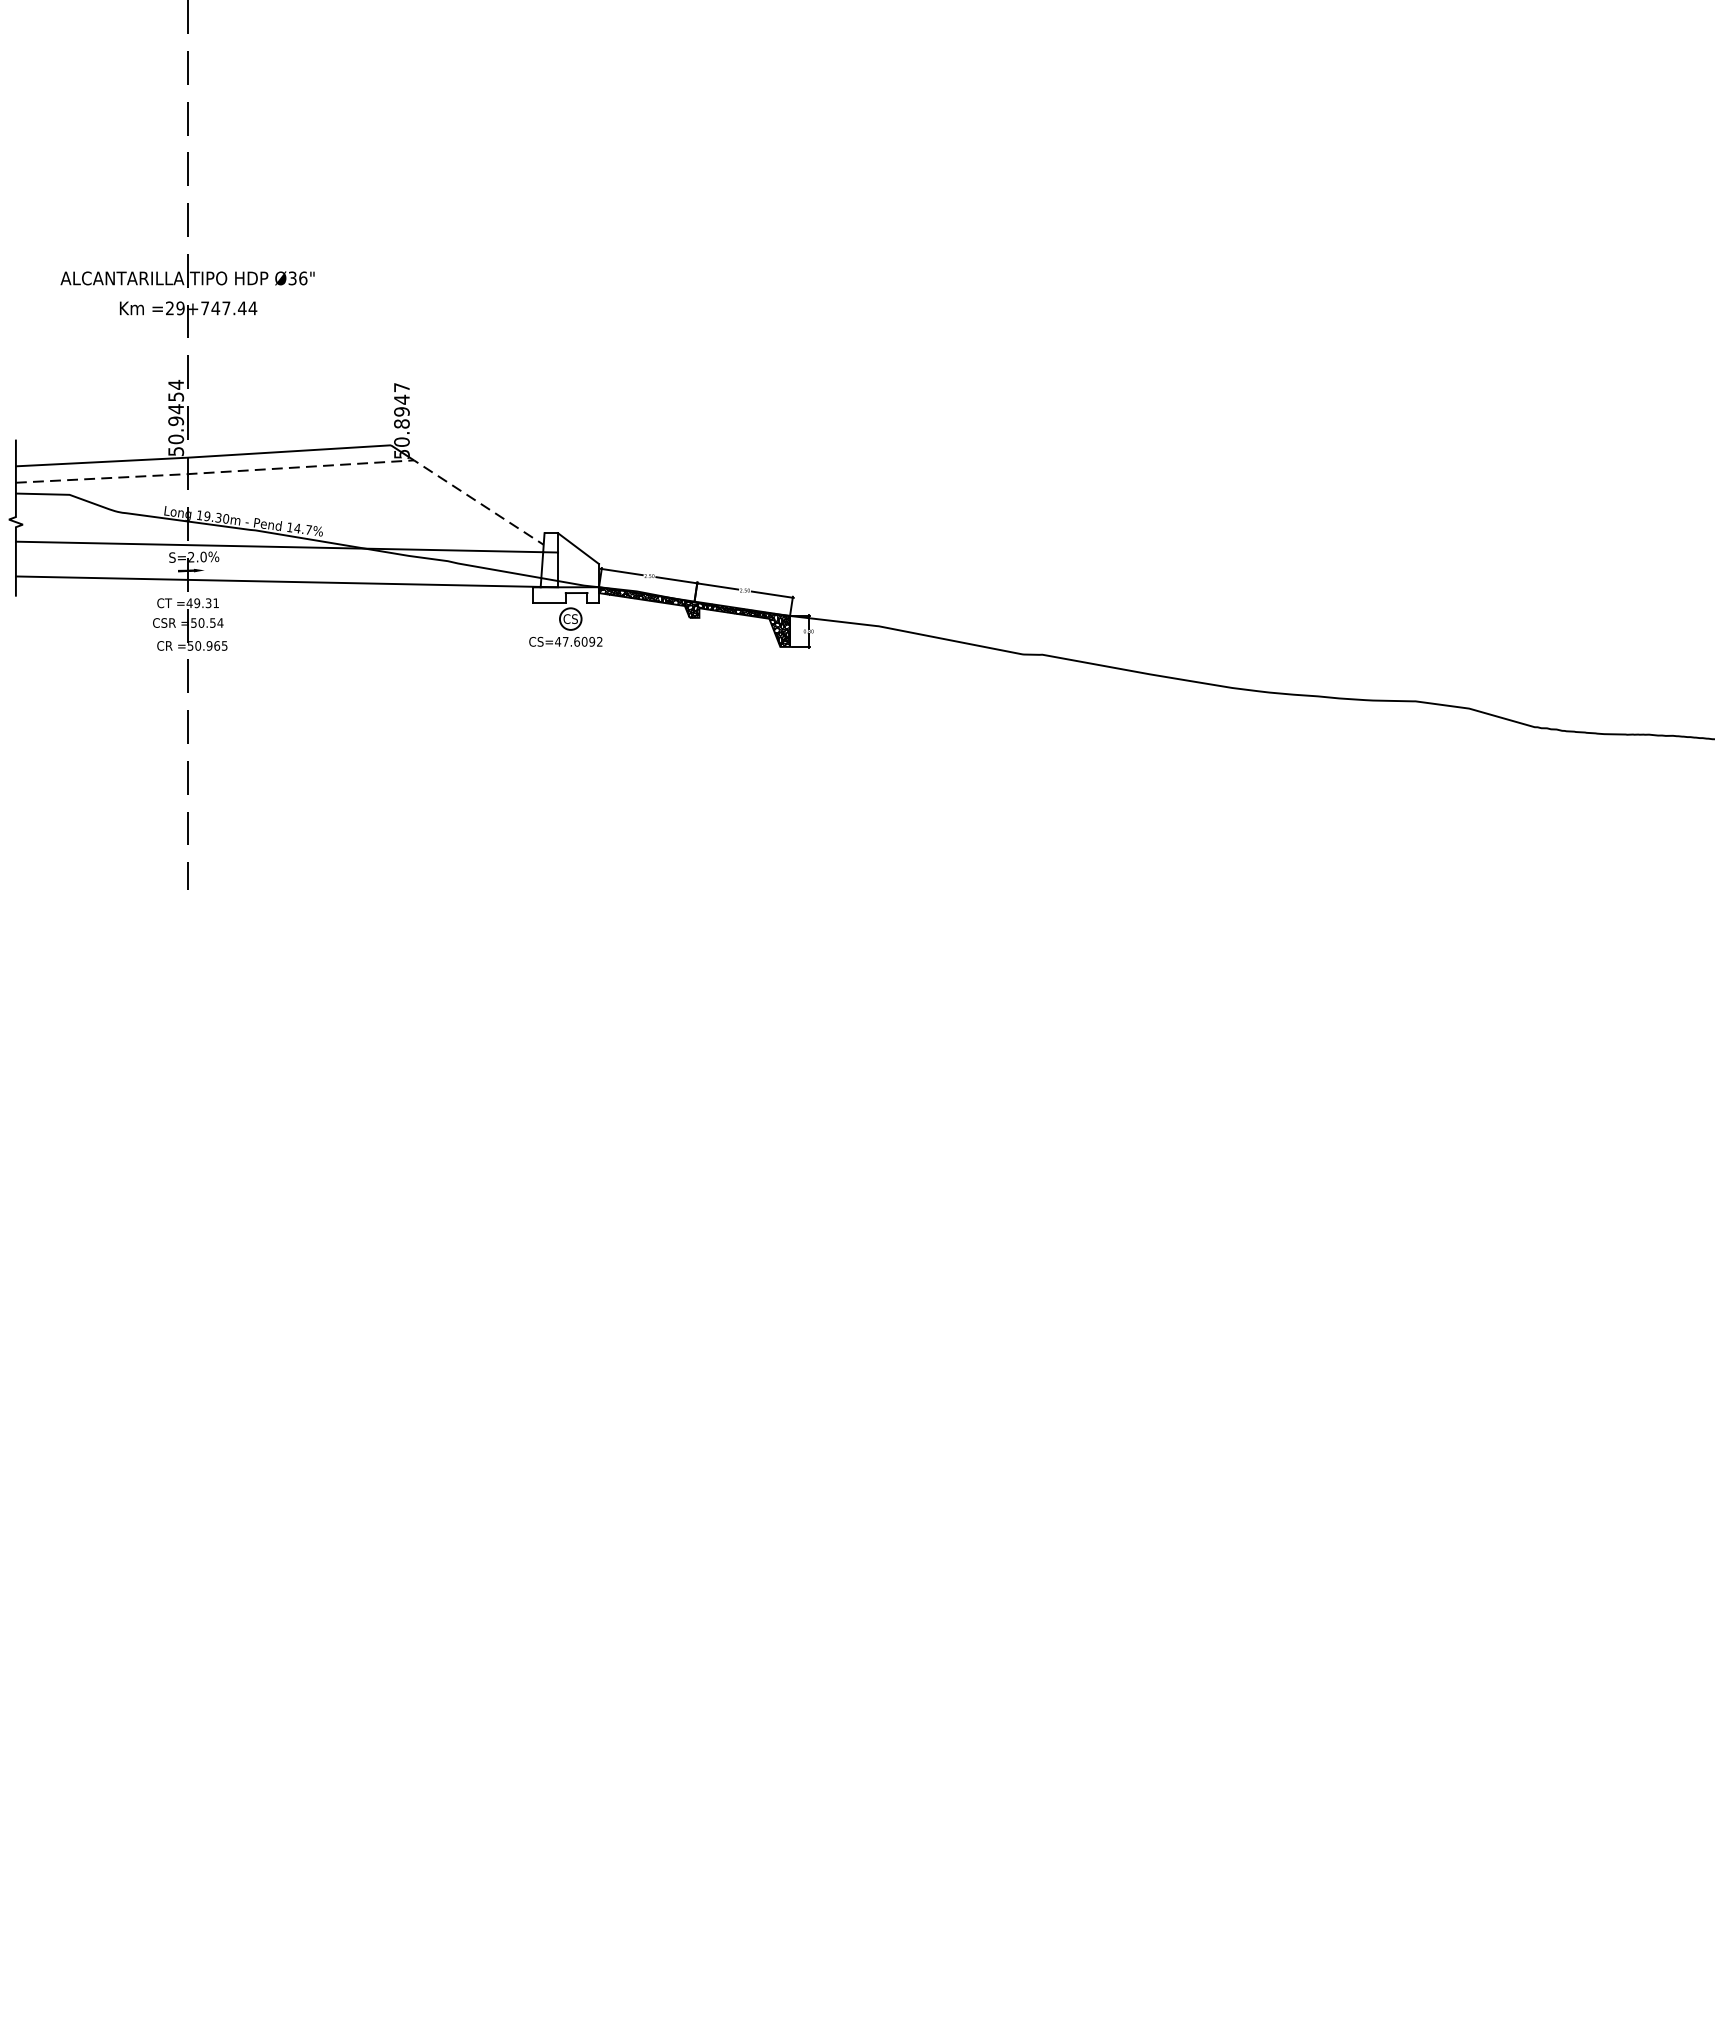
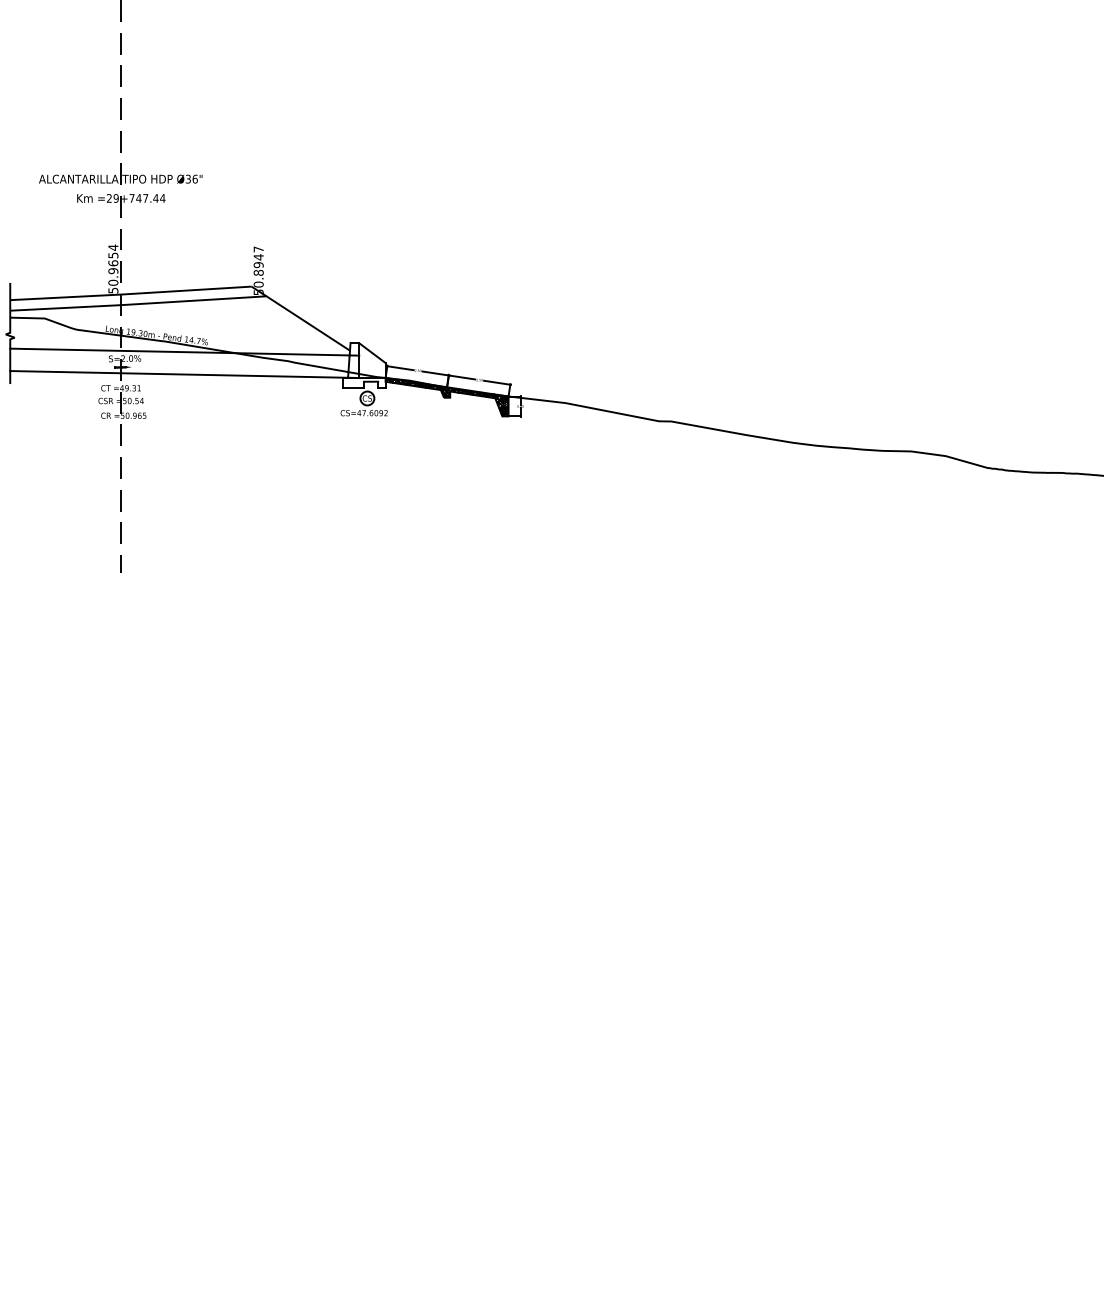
text: (176, 409) -> (113, 263), 50.9454 -> 50.9654
line: (291, 468) -> (187, 301), dashed -> solid

